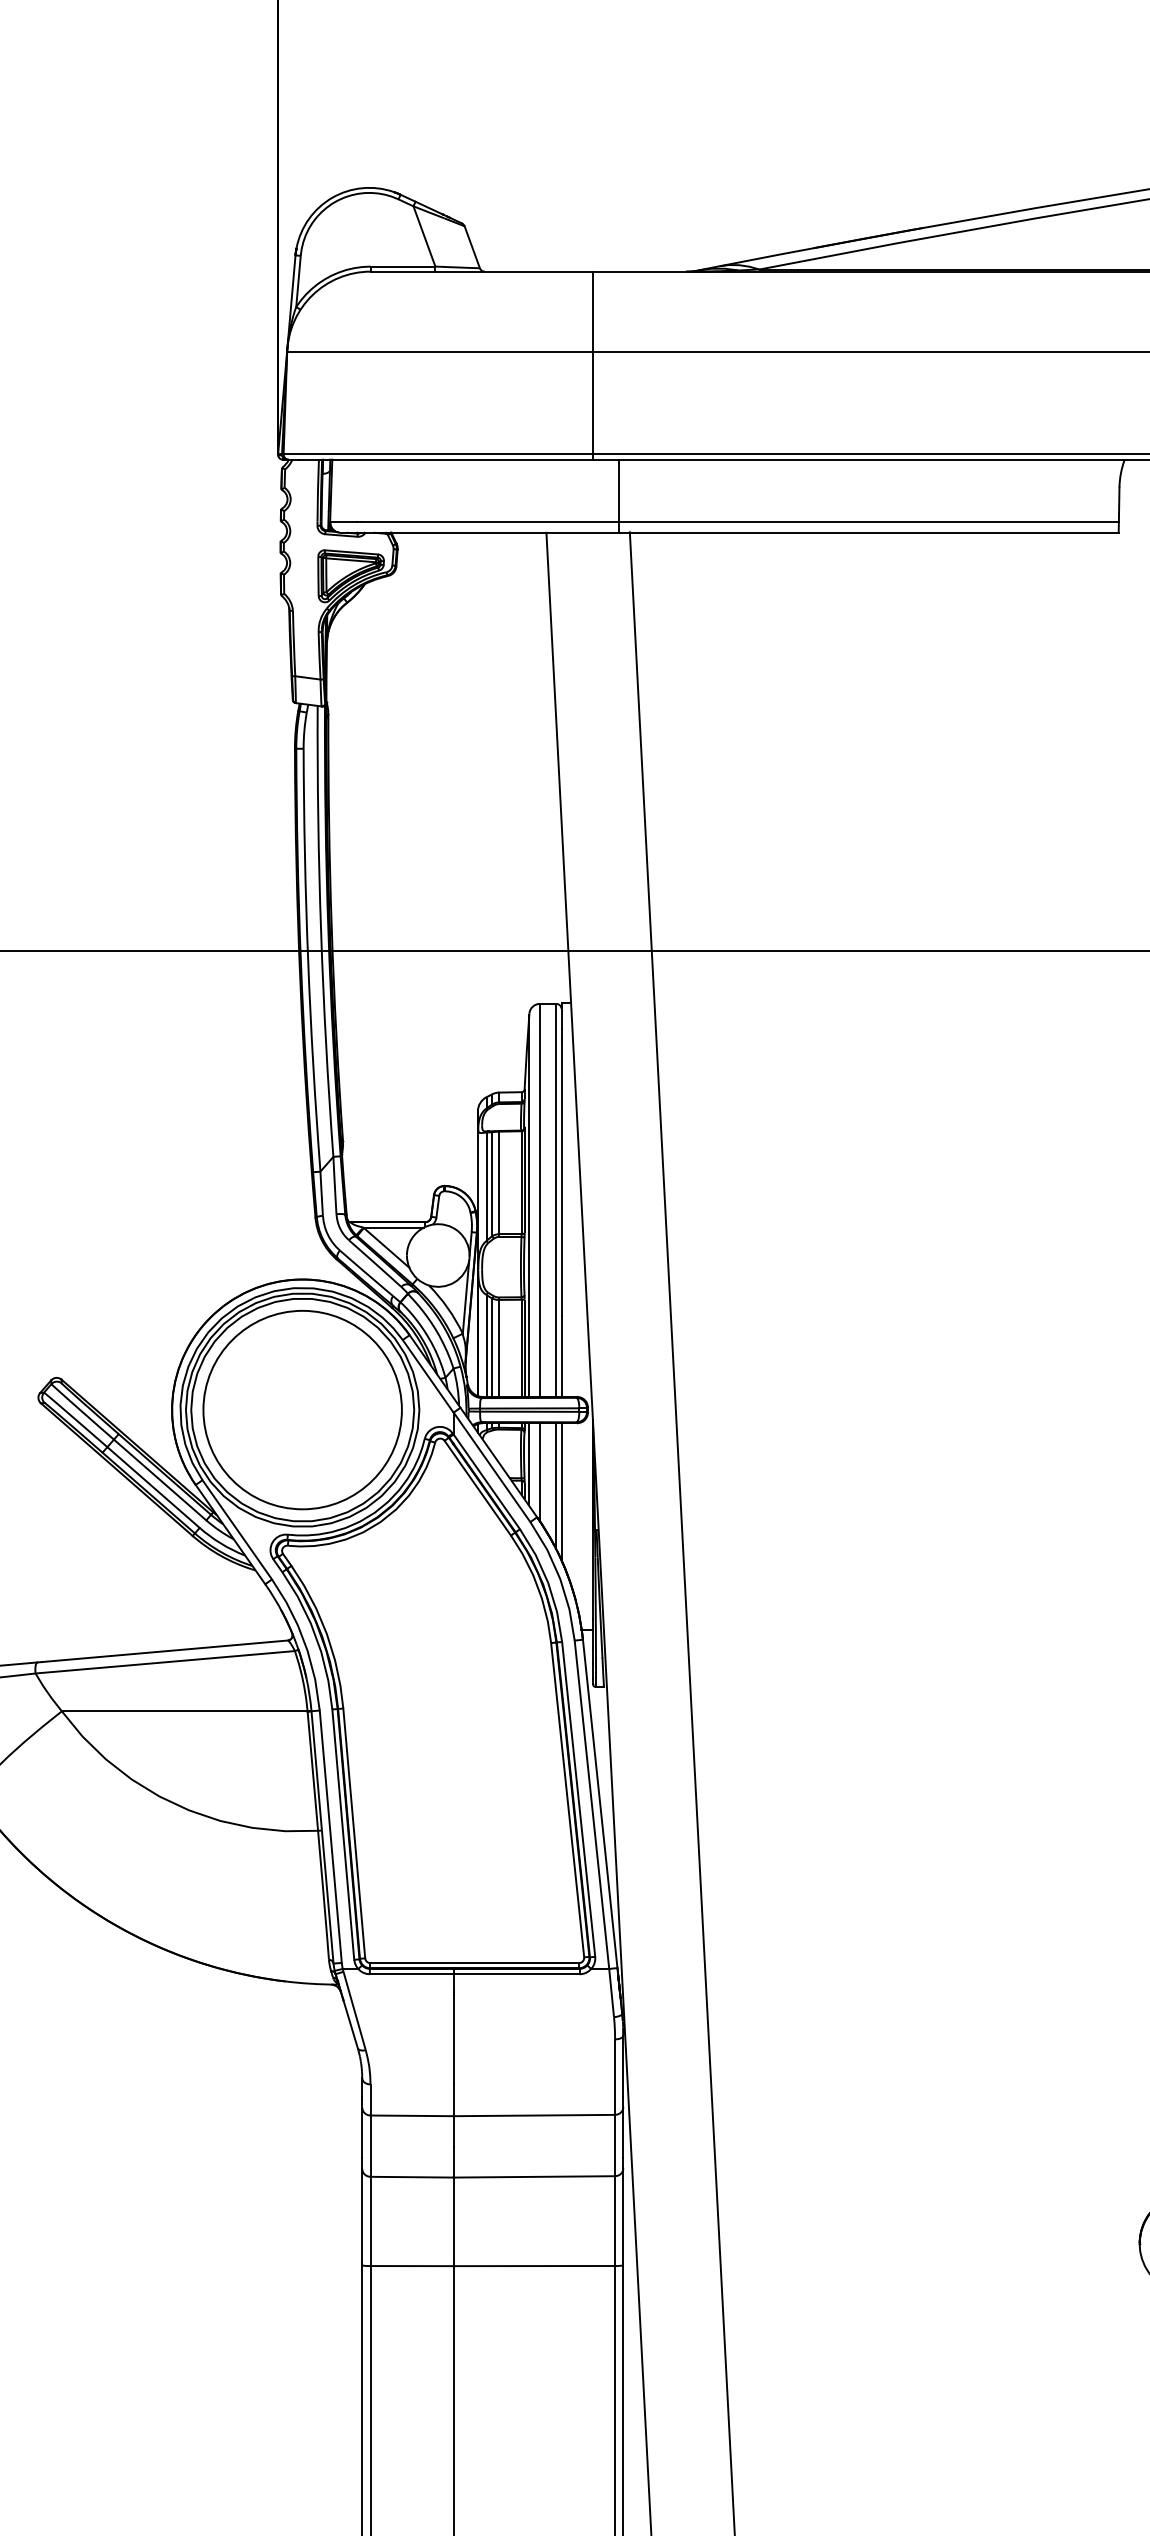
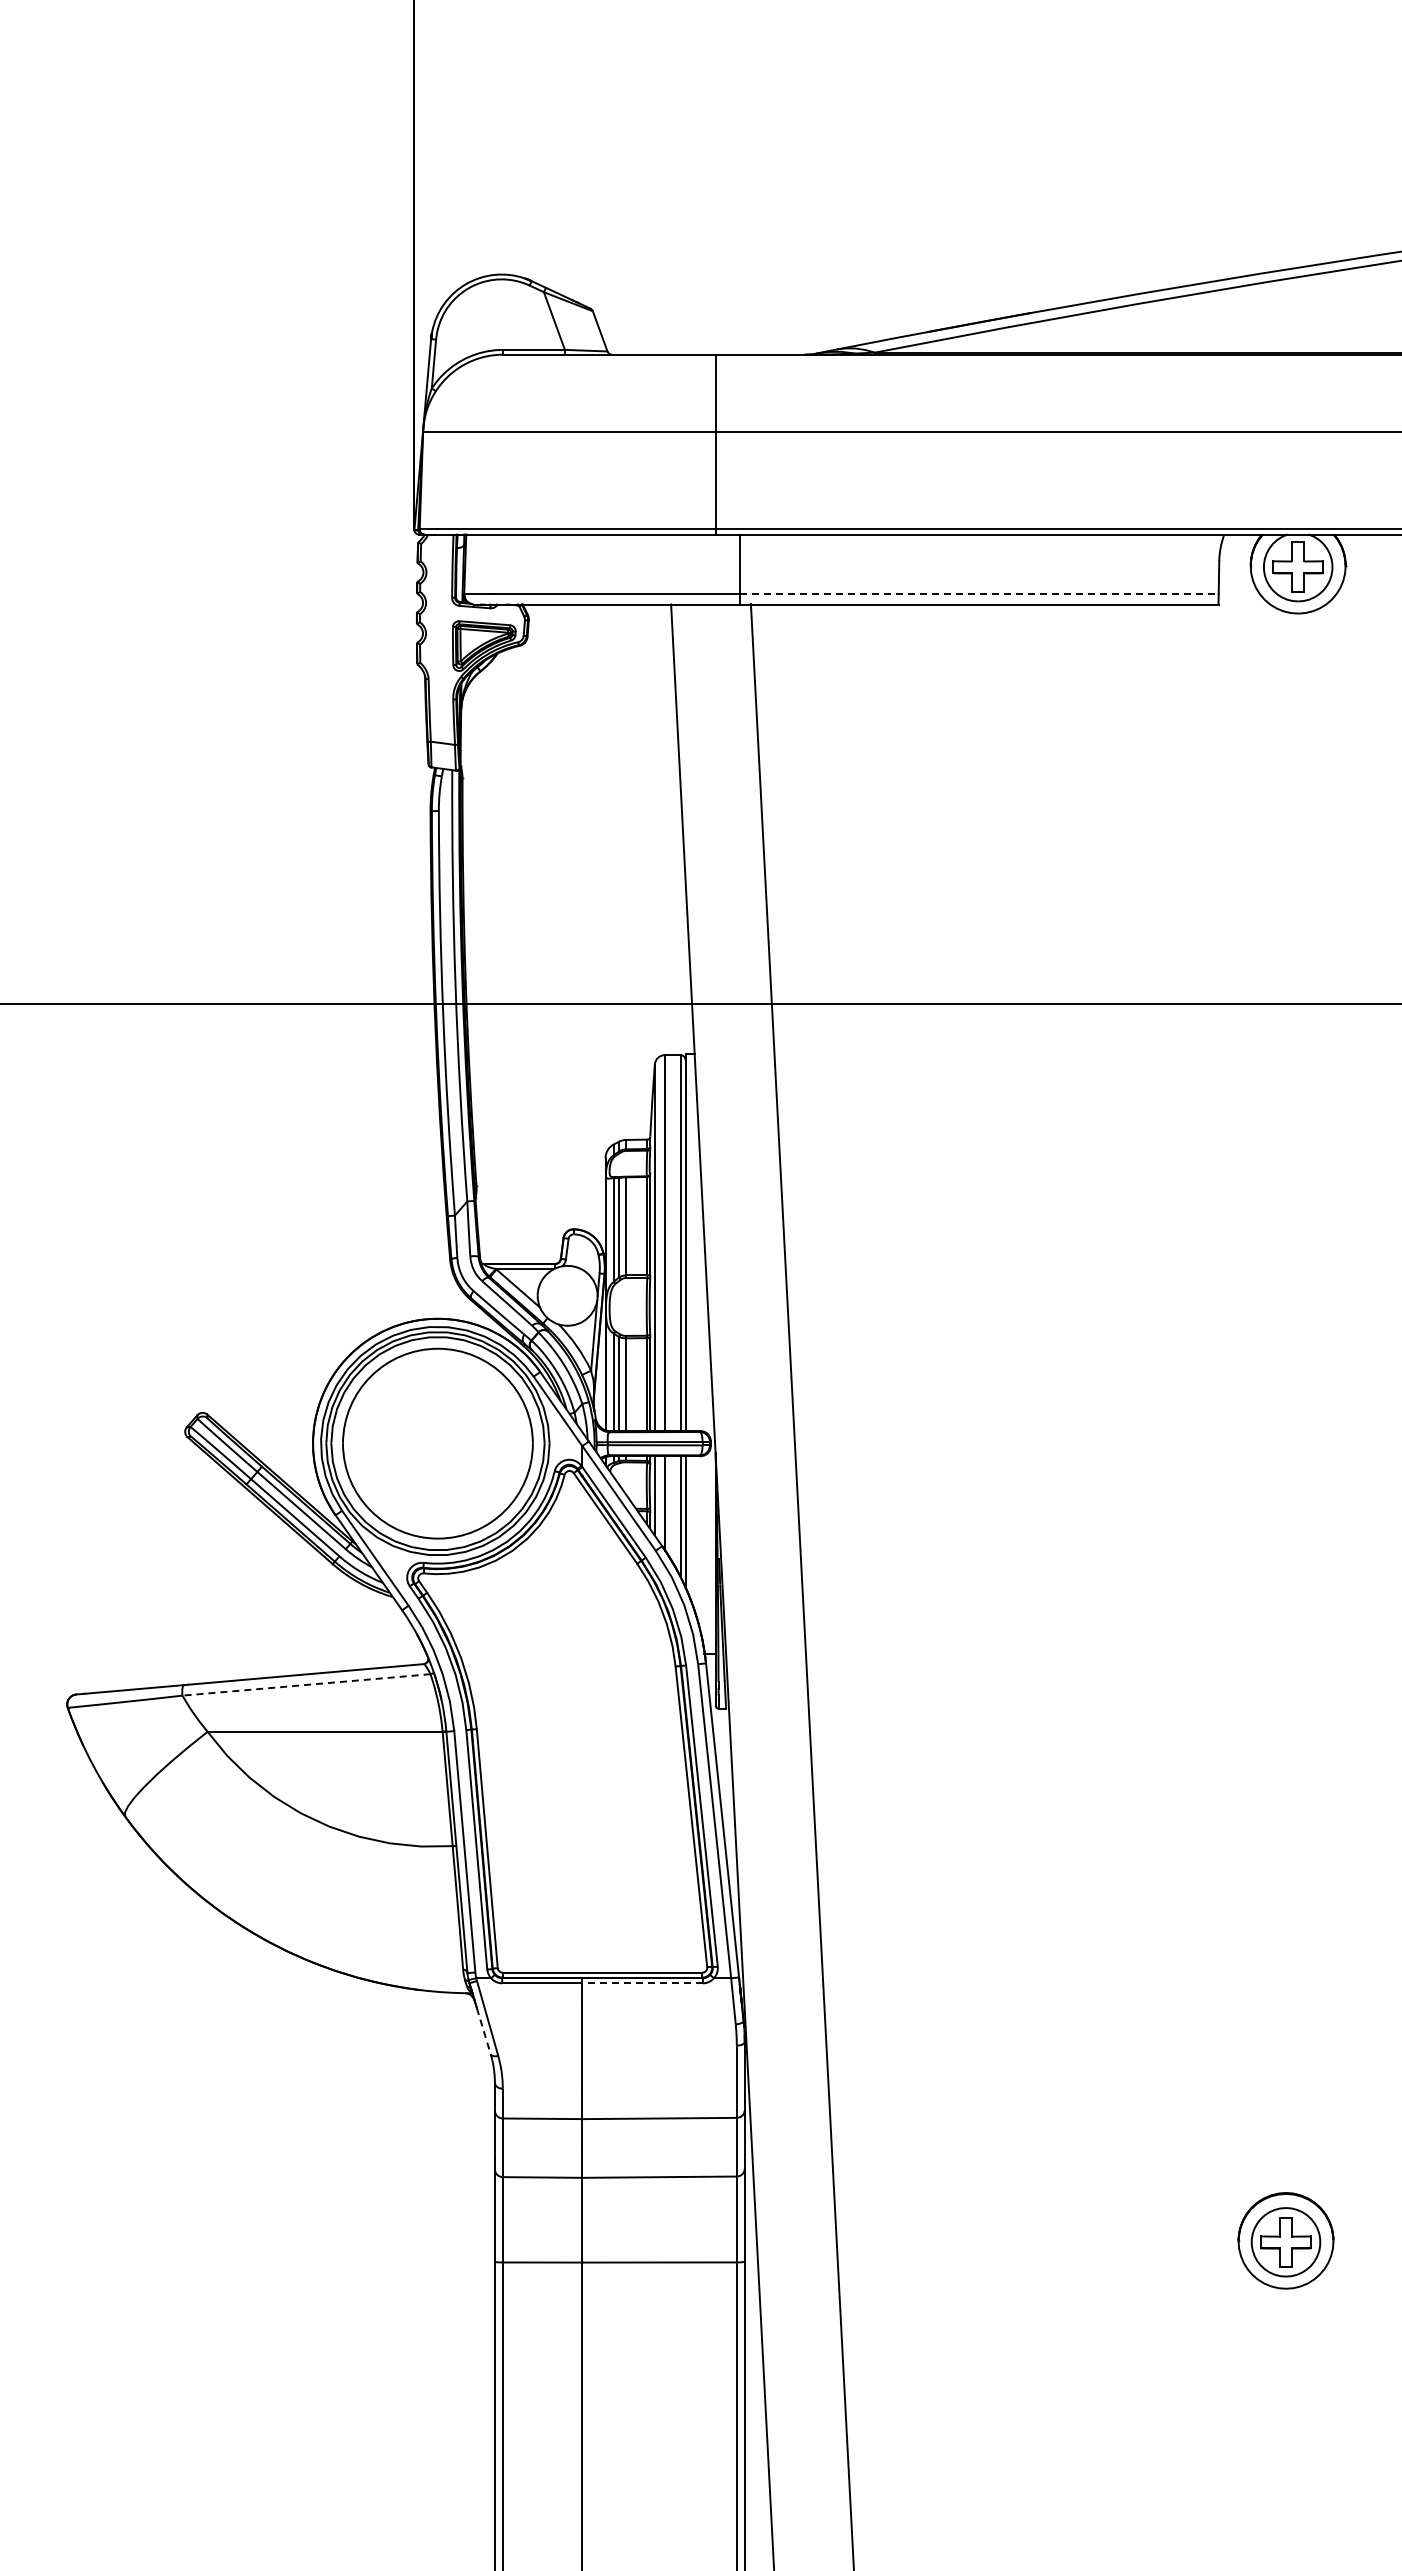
line: (869, 522) -> (980, 594), solid -> dashed
line: (165, 1661) -> (306, 1684), solid -> dashed
line: (516, 1974) -> (642, 1983), solid -> dashed
line: (350, 2024) -> (483, 2031), solid -> dashed

